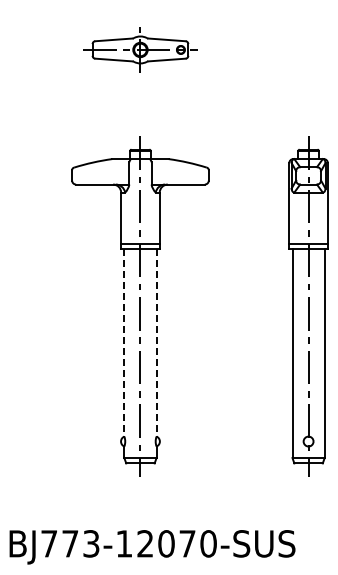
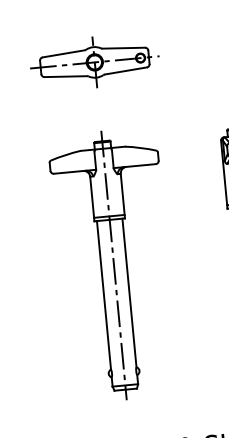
part: (140, 49) -> (94, 62), size x1.43
line: (124, 342) -> (104, 295), dashed -> solid
line: (156, 342) -> (129, 292), dashed -> solid

